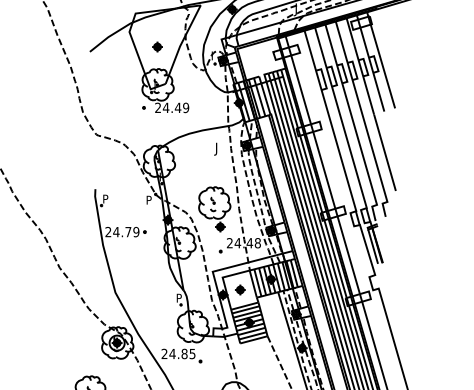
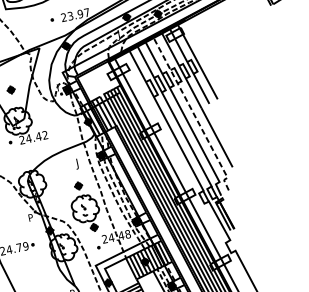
text: (186, 107) -> (45, 134), 24.49 -> 24.42
line: (364, 121) -> (194, 115), solid -> dashed
part: (240, 289) -> (78, 185), moved

